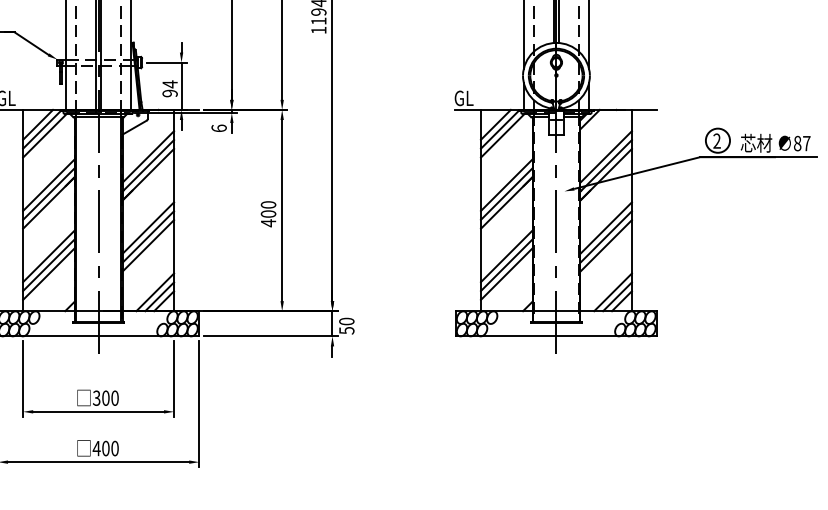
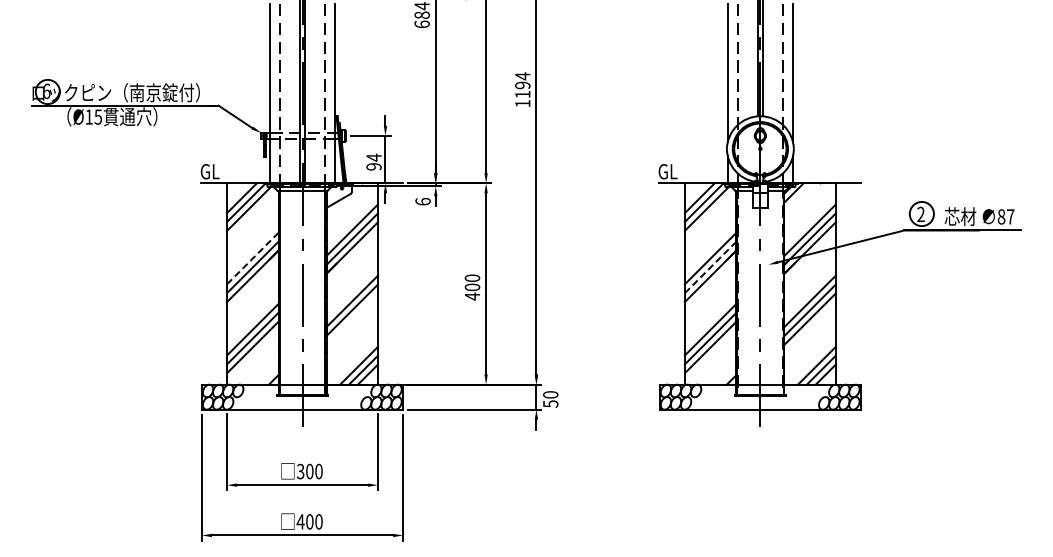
line: (49, 185) -> (253, 258), solid -> dashed
line: (507, 194) -> (711, 267), solid -> dashed
line: (148, 245) -> (352, 318), removed

